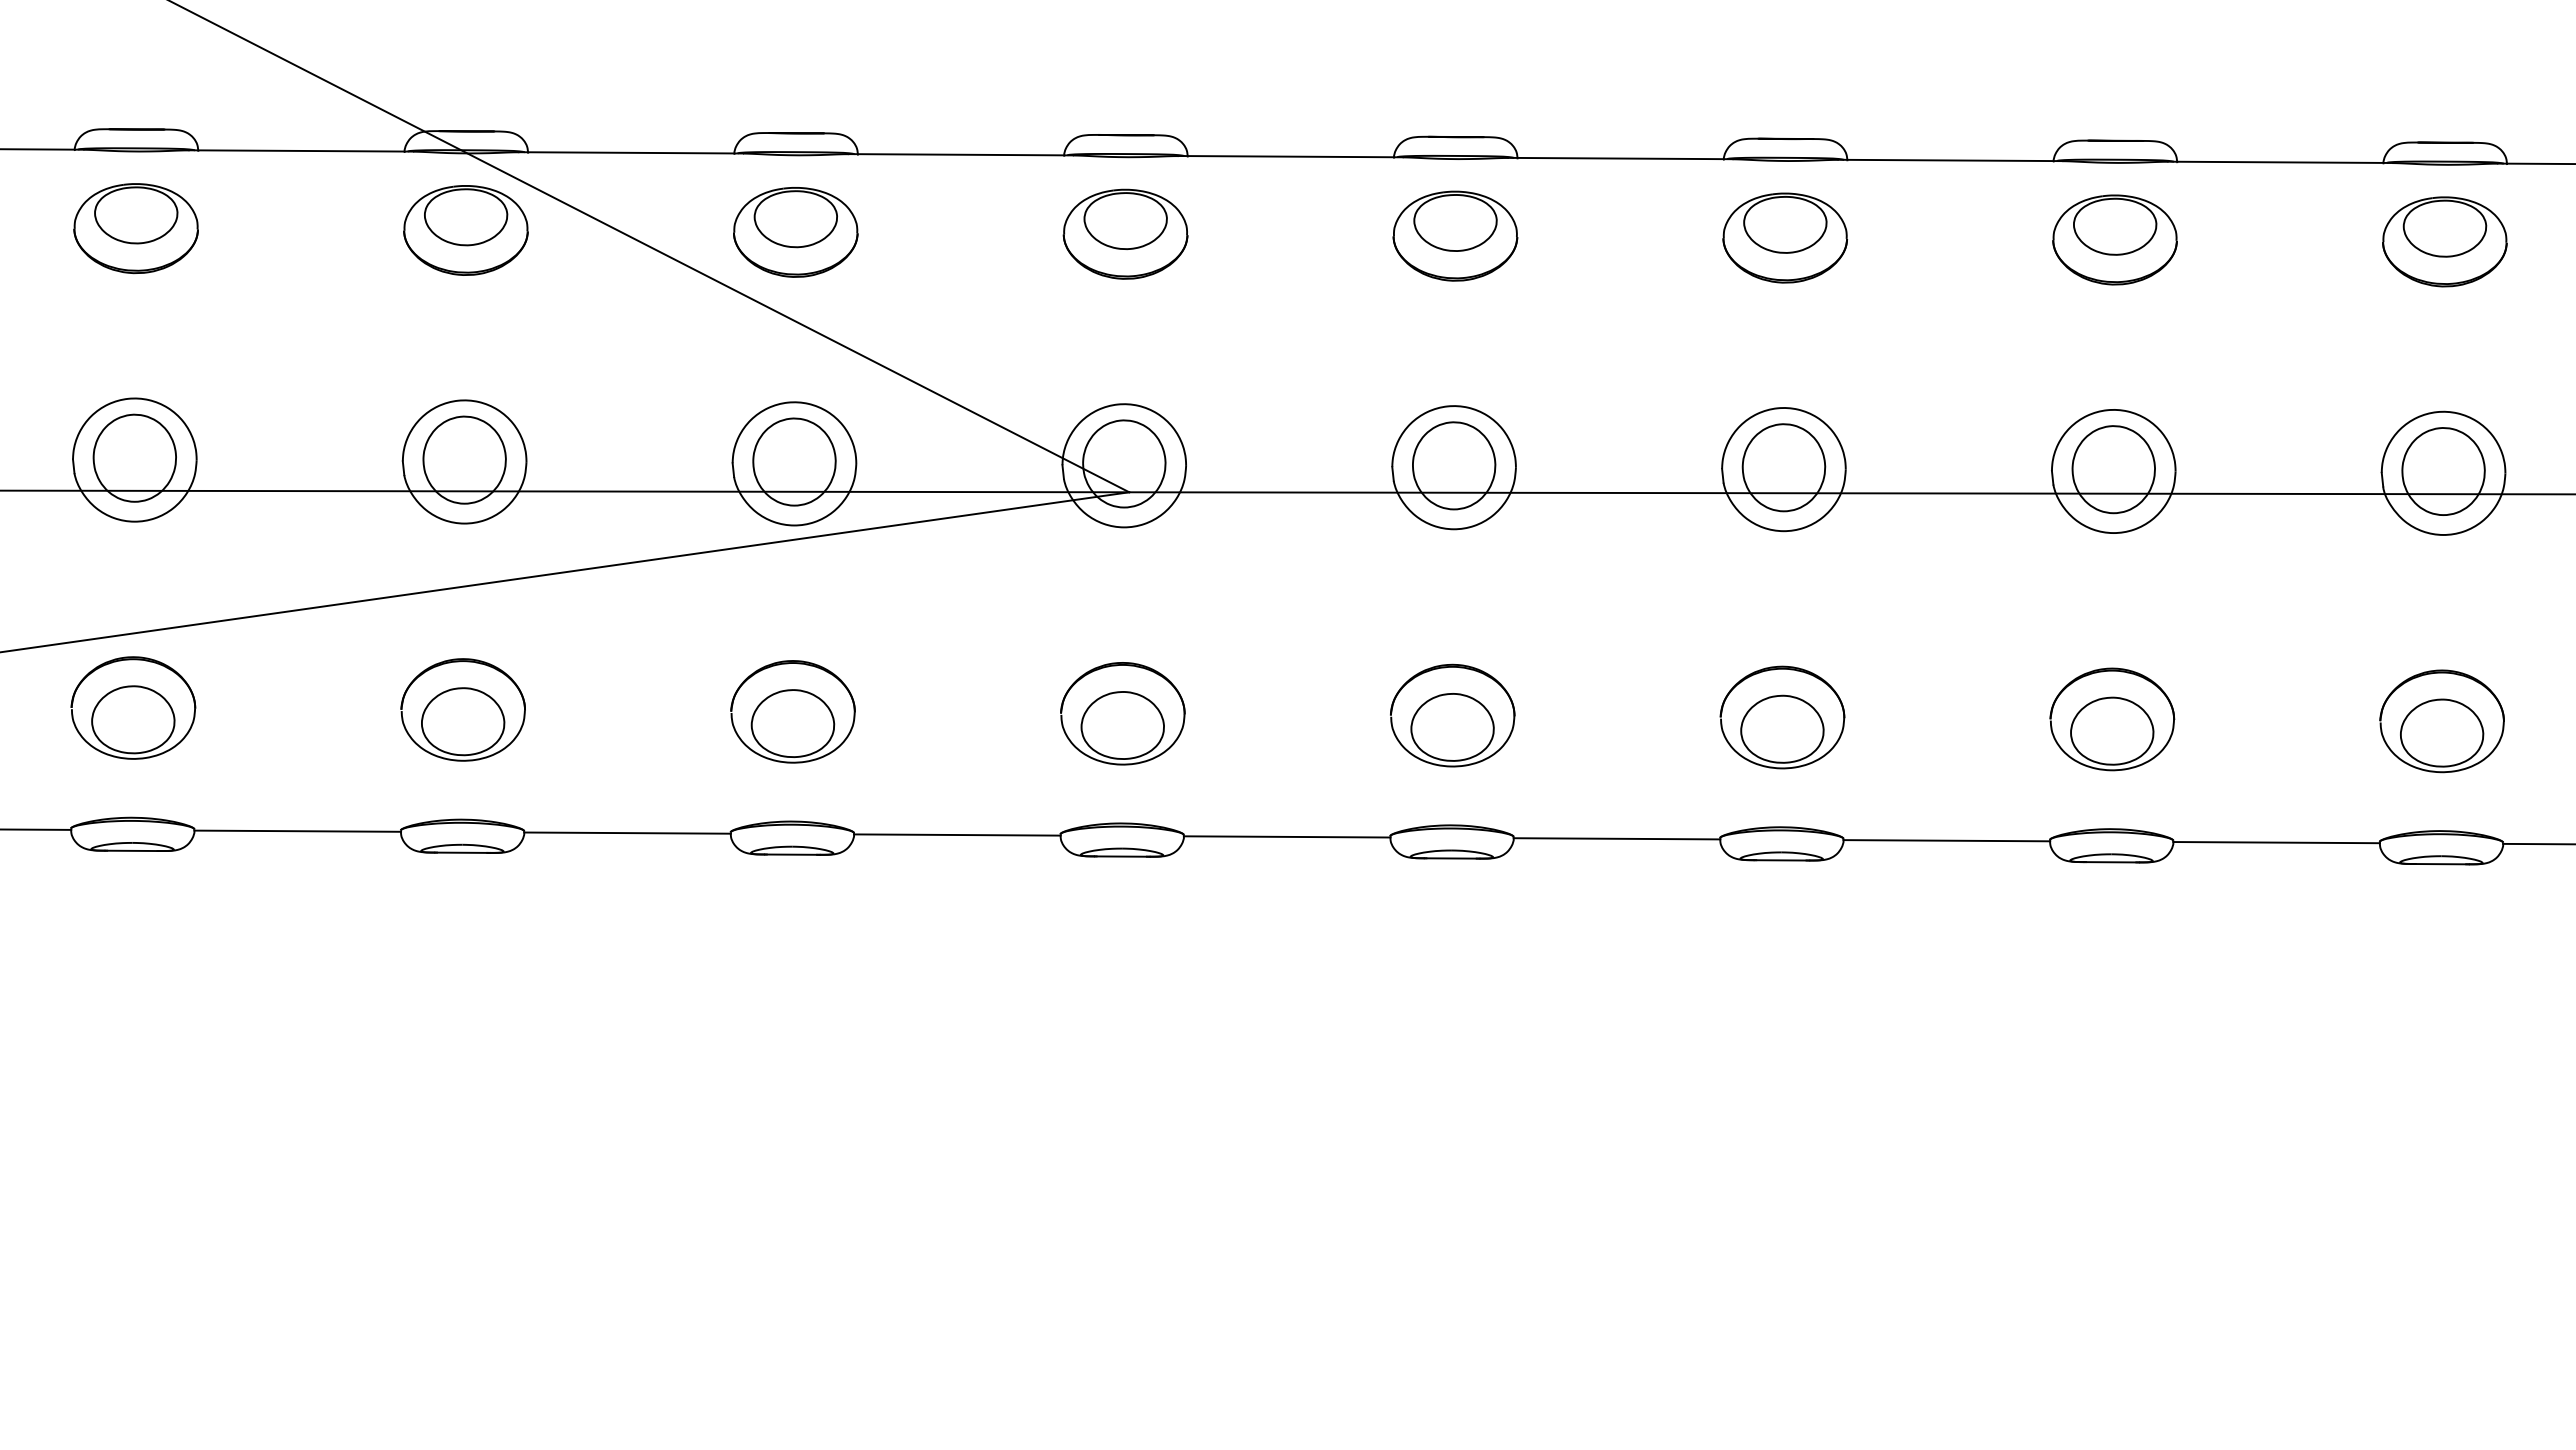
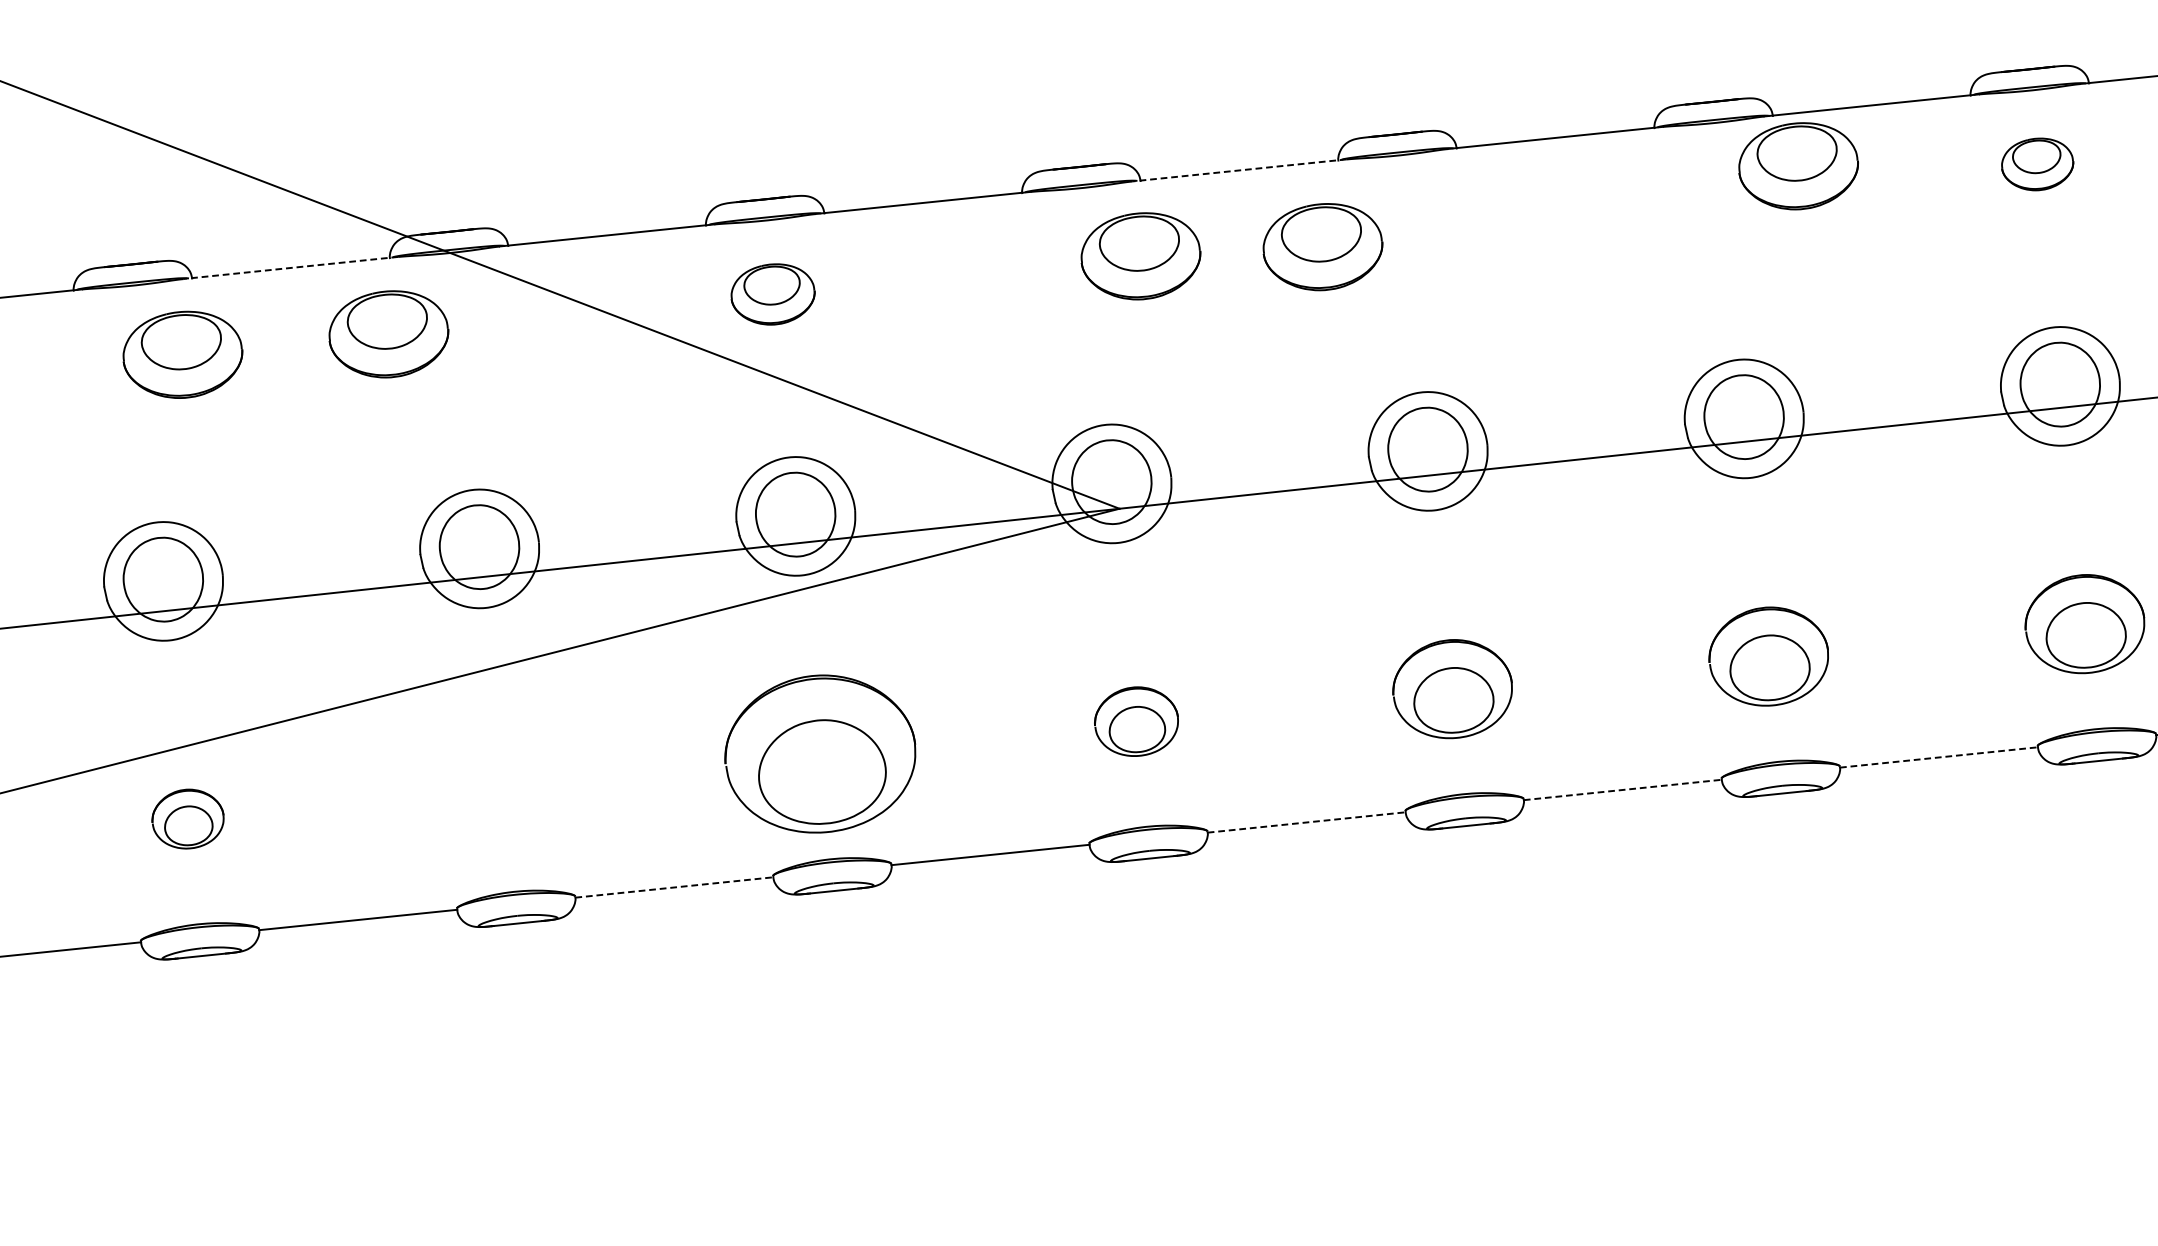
line: (301, 150) -> (291, 267), solid -> dashed
line: (1290, 156) -> (1239, 170), solid -> dashed
part: (135, 228) -> (182, 354), moved
part: (465, 230) -> (388, 334), moved
part: (795, 232) -> (772, 294), size x0.7
part: (1125, 233) -> (1140, 255), moved
part: (1455, 235) -> (1322, 246), moved
part: (1784, 237) -> (1797, 165), moved
part: (2114, 239) -> (2037, 164), size x0.6
part: (133, 707) -> (188, 818), size x0.6
part: (462, 709) -> (503, 786), removed
part: (792, 711) -> (819, 753), size x1.6
part: (1122, 713) -> (1136, 721), size x0.7
line: (628, 833) -> (675, 887), solid -> dashed
line: (1287, 836) -> (1306, 822), solid -> dashed
line: (1617, 838) -> (1623, 789), solid -> dashed
line: (1947, 840) -> (1939, 757), solid -> dashed

